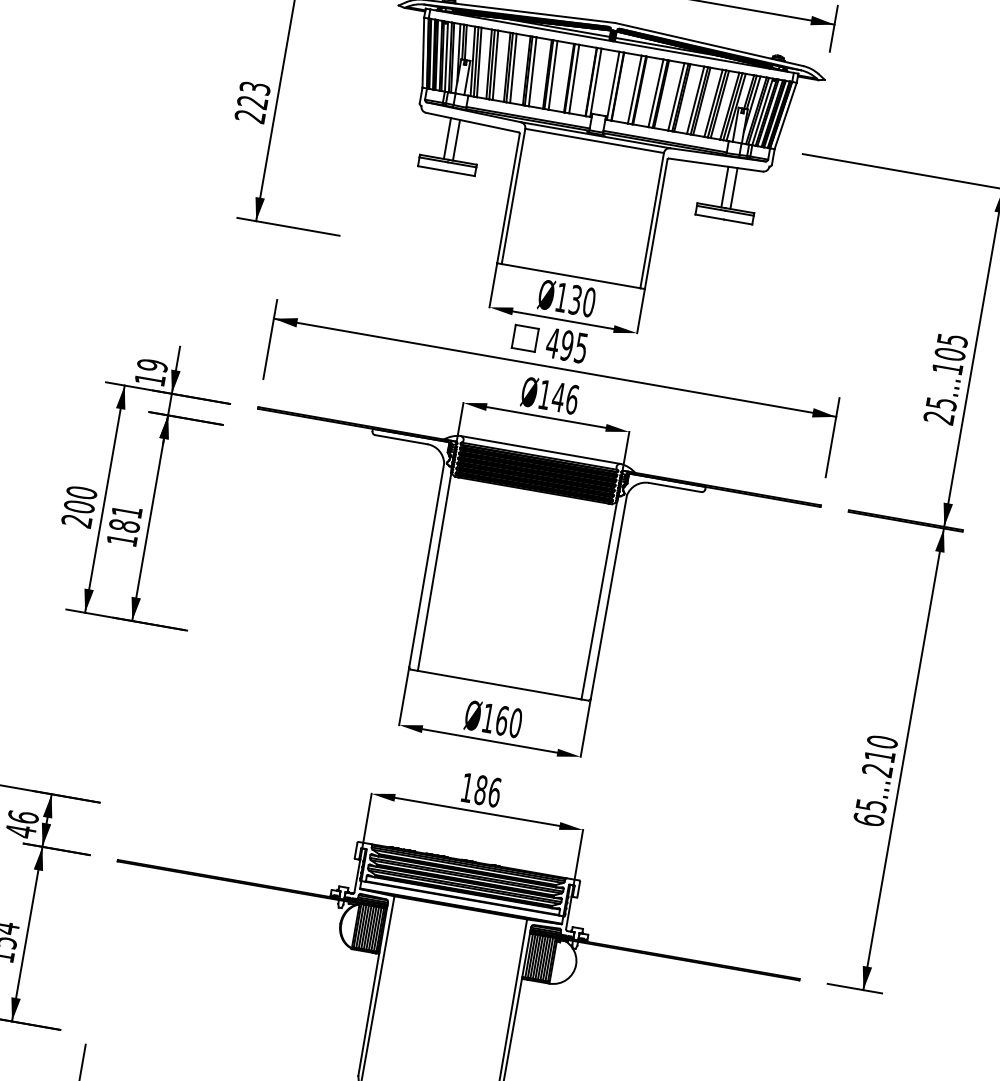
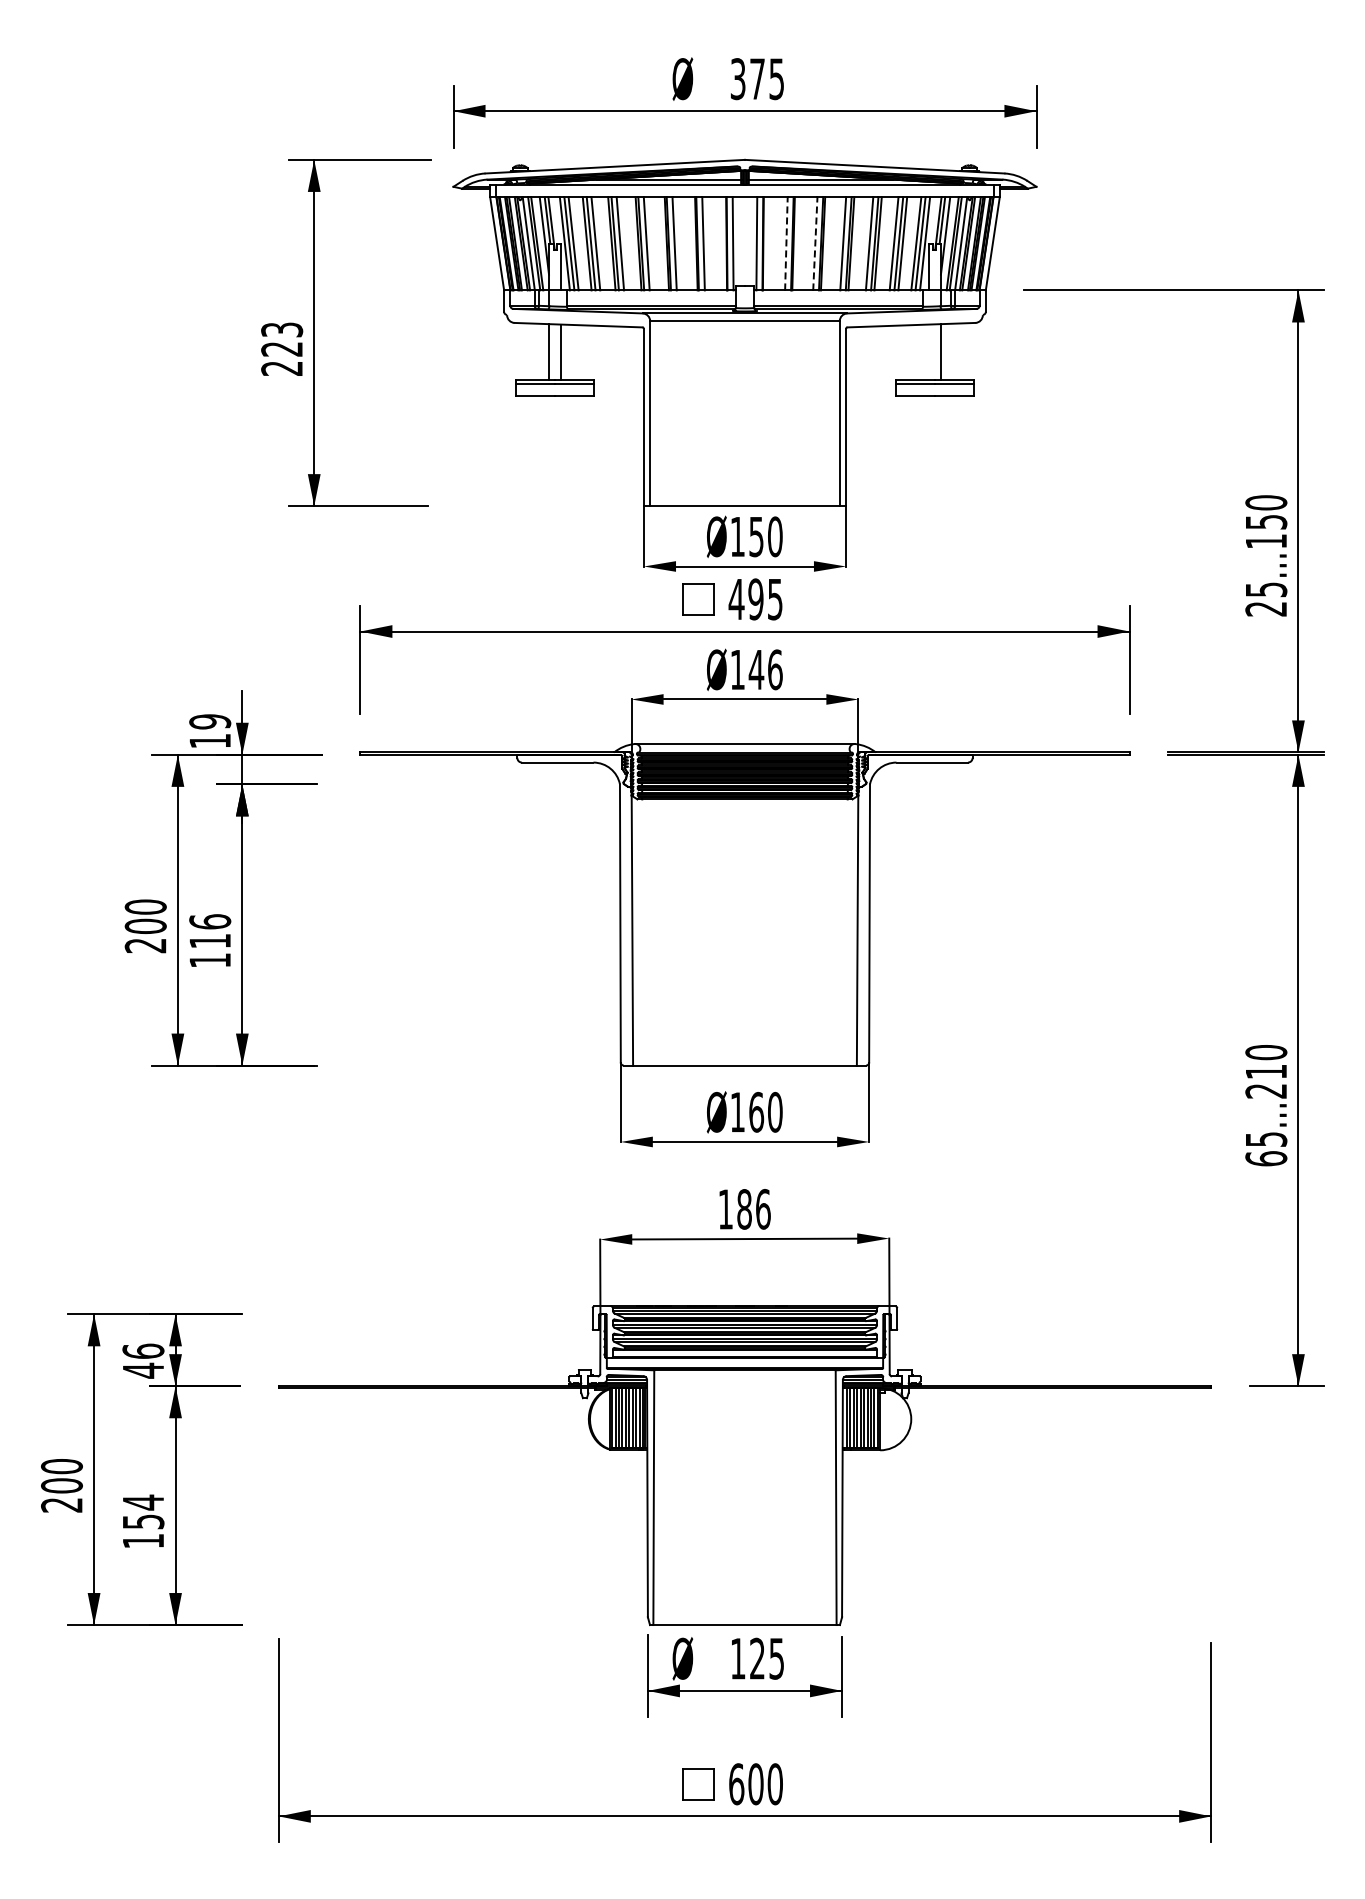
line: (634, 89) -> (786, 243), solid -> dashed
line: (656, 93) -> (815, 243), solid -> dashed
line: (724, 187) -> (928, 352), removed
text: (575, 299) -> (756, 536), Ø130 -> Ø150
text: (951, 347) -> (1266, 512), 25...105 -> 25...150
text: (126, 518) -> (210, 931), 181 -> 116

